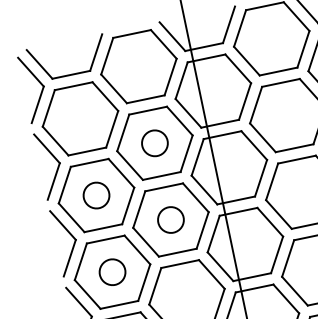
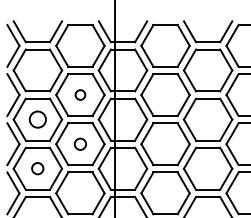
circle: (154, 142) -> (80, 94), size x0.6
circle: (171, 220) -> (80, 144), size x0.7
circle: (111, 271) -> (37, 168), size x0.7

